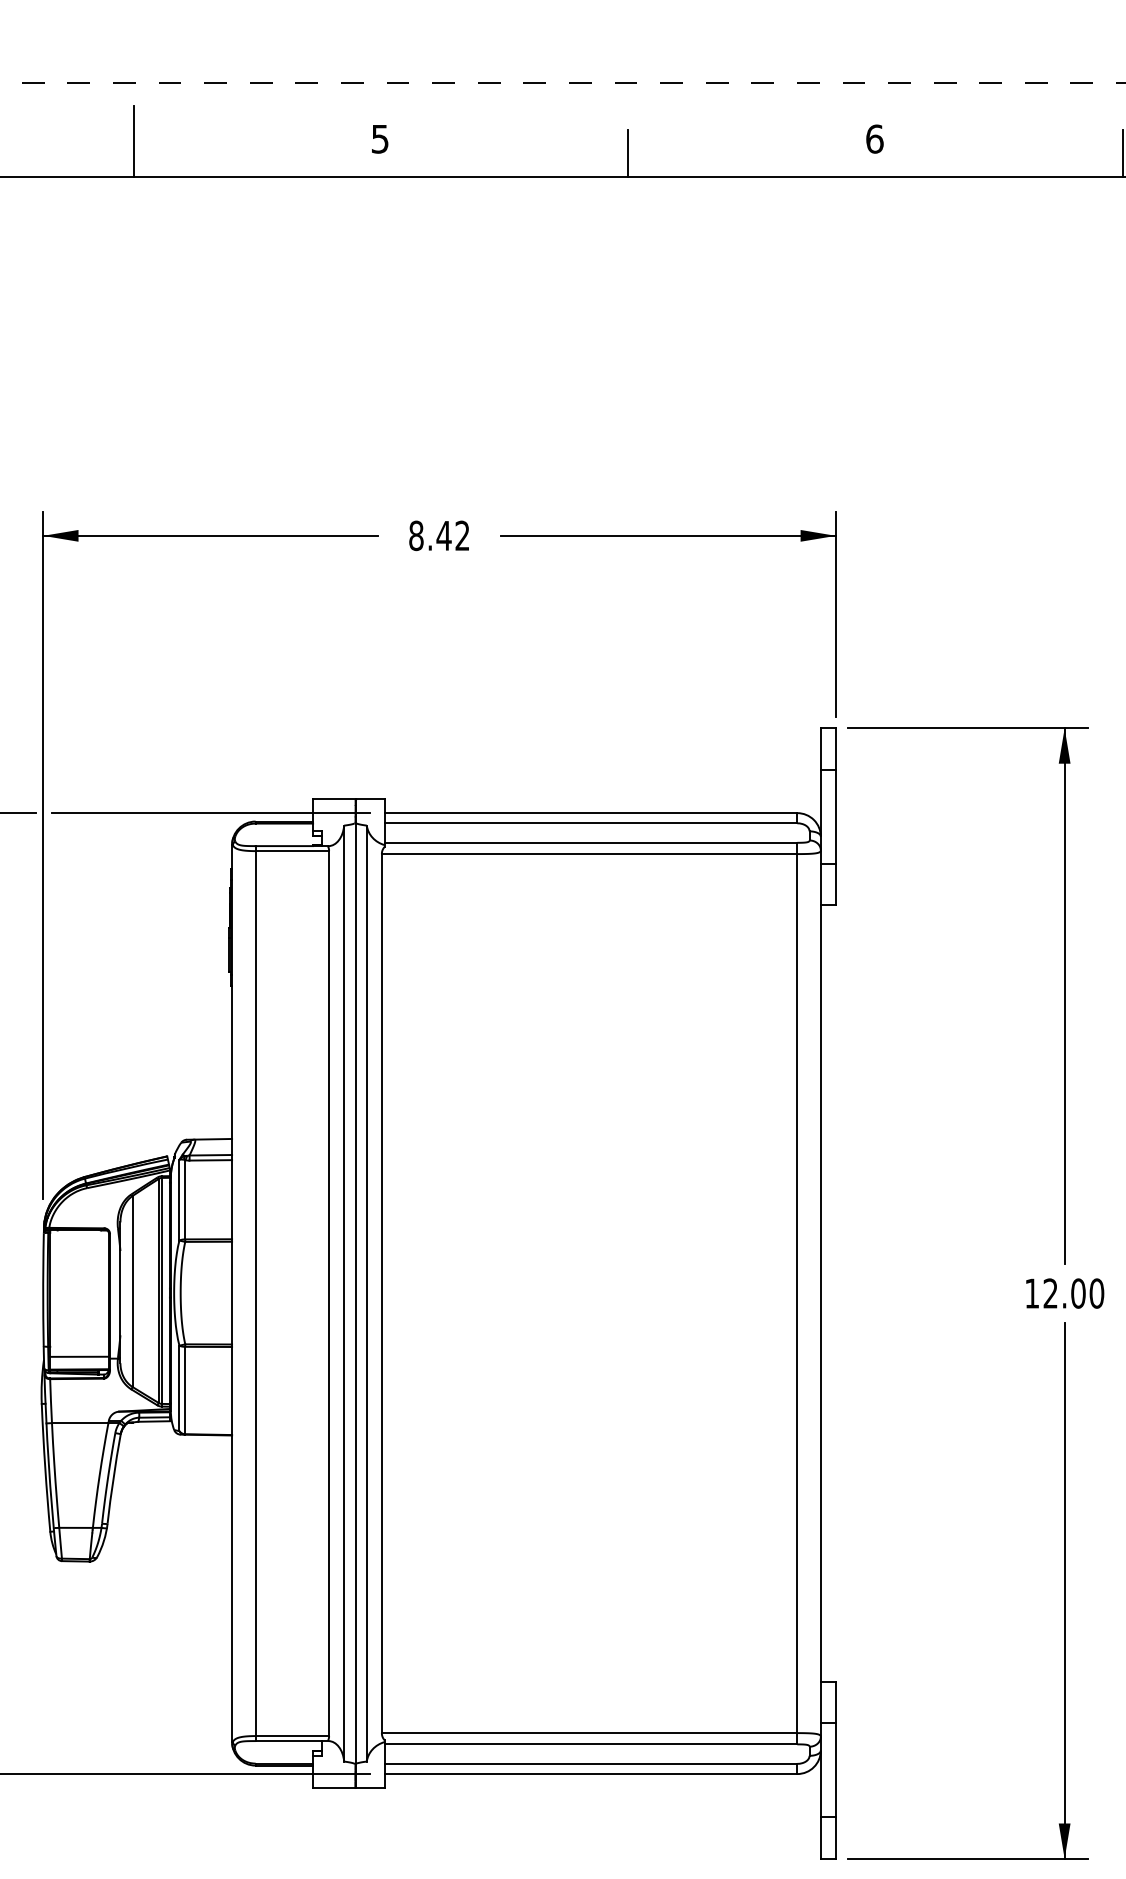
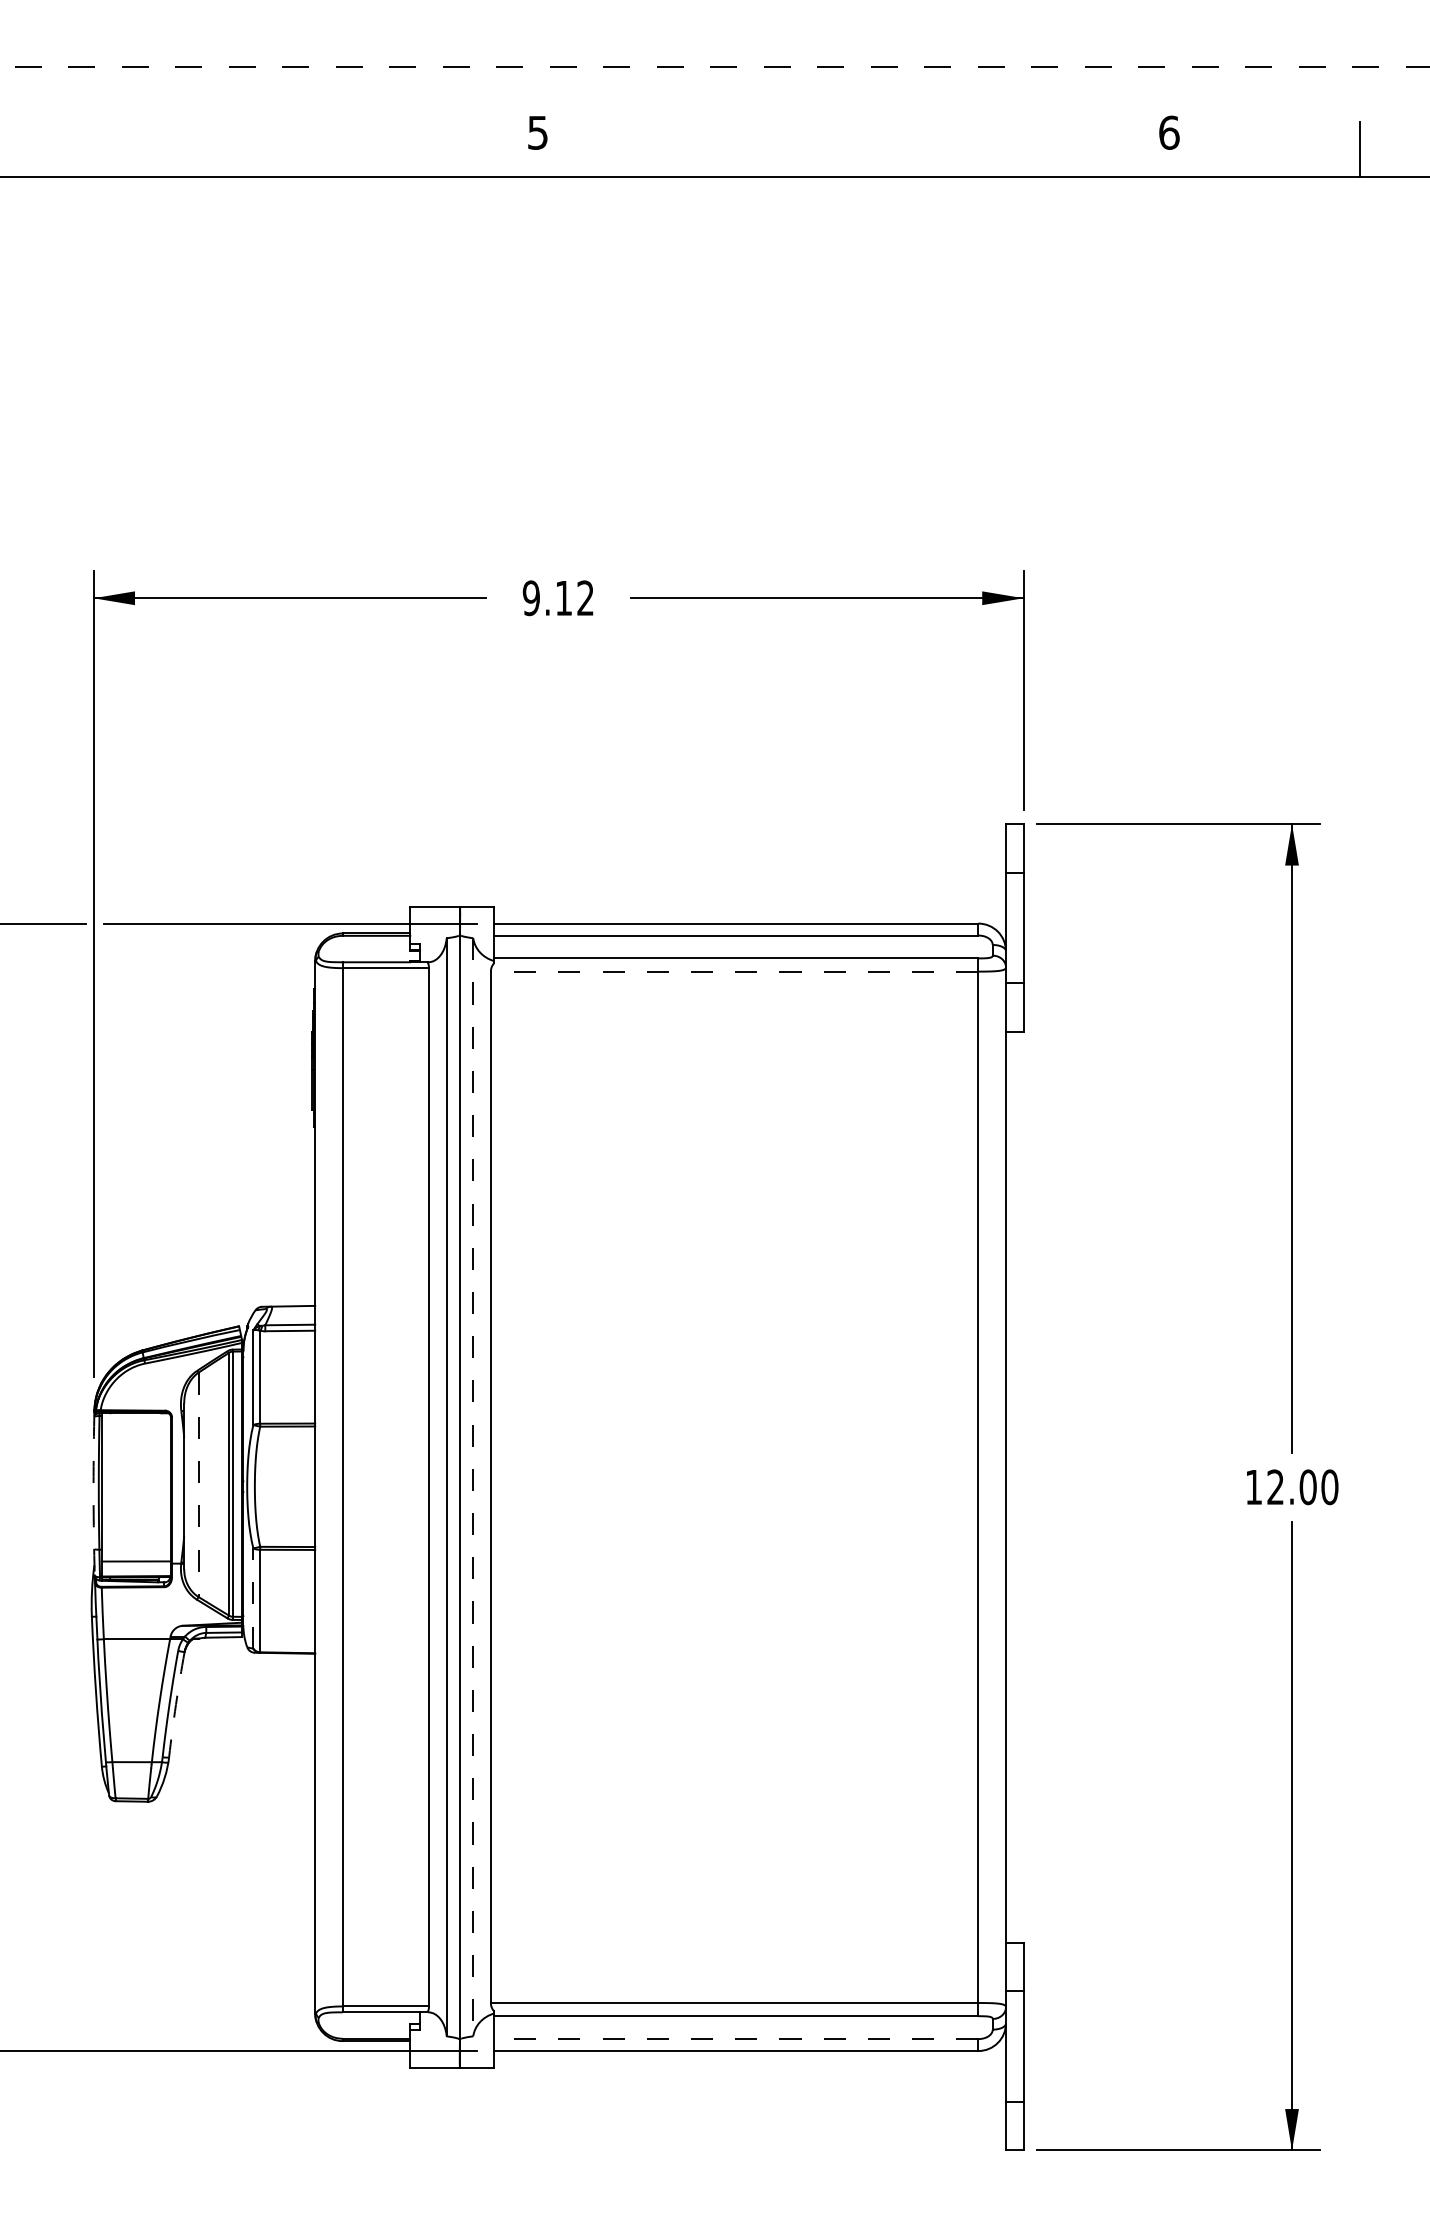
text: (379, 138) -> (537, 132), moved
text: (874, 138) -> (1169, 132), moved
line: (133, 141) -> (199, 135), removed
line: (628, 153) -> (780, 149), removed
text: (430, 536) -> (547, 598), 8.42 -> 9.12
line: (589, 853) -> (734, 971), solid -> dashed
line: (132, 1292) -> (198, 1485), solid -> dashed
line: (367, 1293) -> (473, 1487), solid -> dashed
arc: (43, 1301) -> (93, 1496), solid -> dashed
line: (179, 1388) -> (253, 1598), solid -> dashed
arc: (113, 1478) -> (176, 1704), solid -> dashed
line: (590, 1764) -> (735, 2039), solid -> dashed

